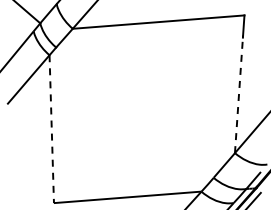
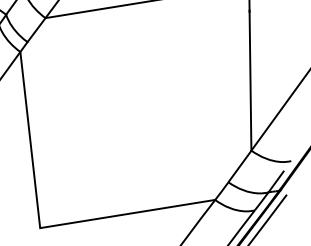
line: (238, 95) -> (249, 81), dashed -> solid
line: (51, 129) -> (30, 140), dashed -> solid

